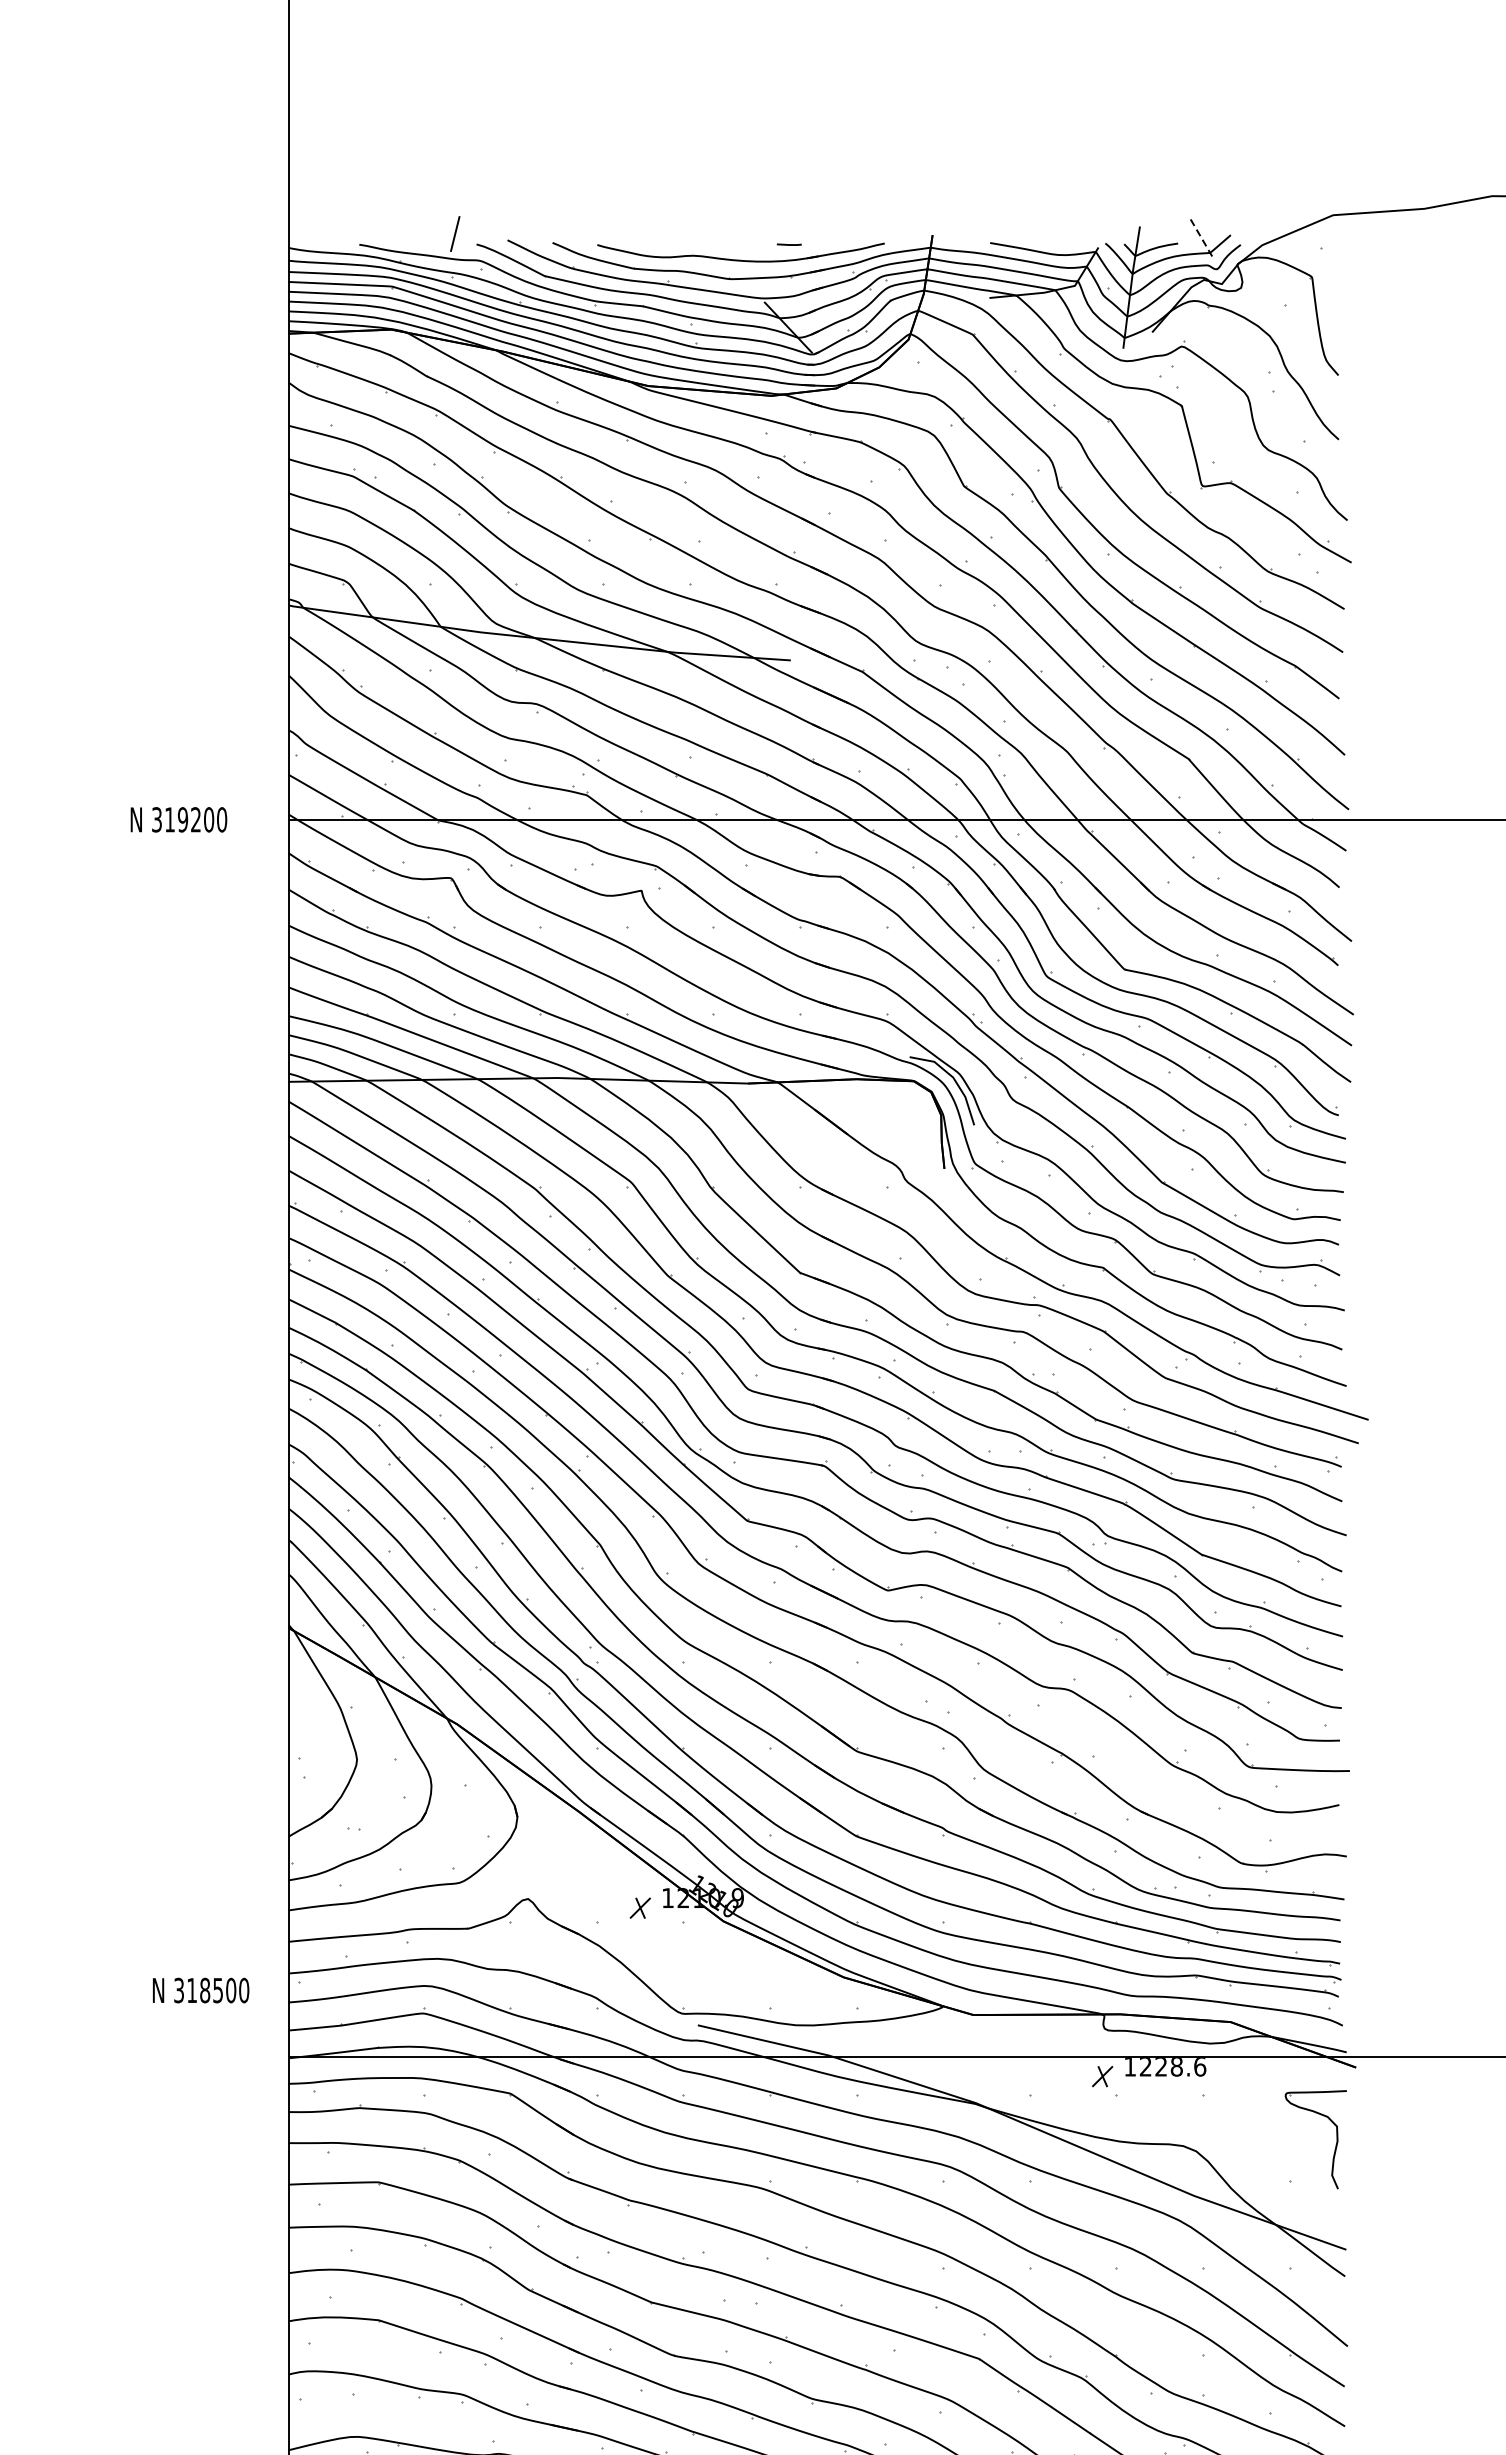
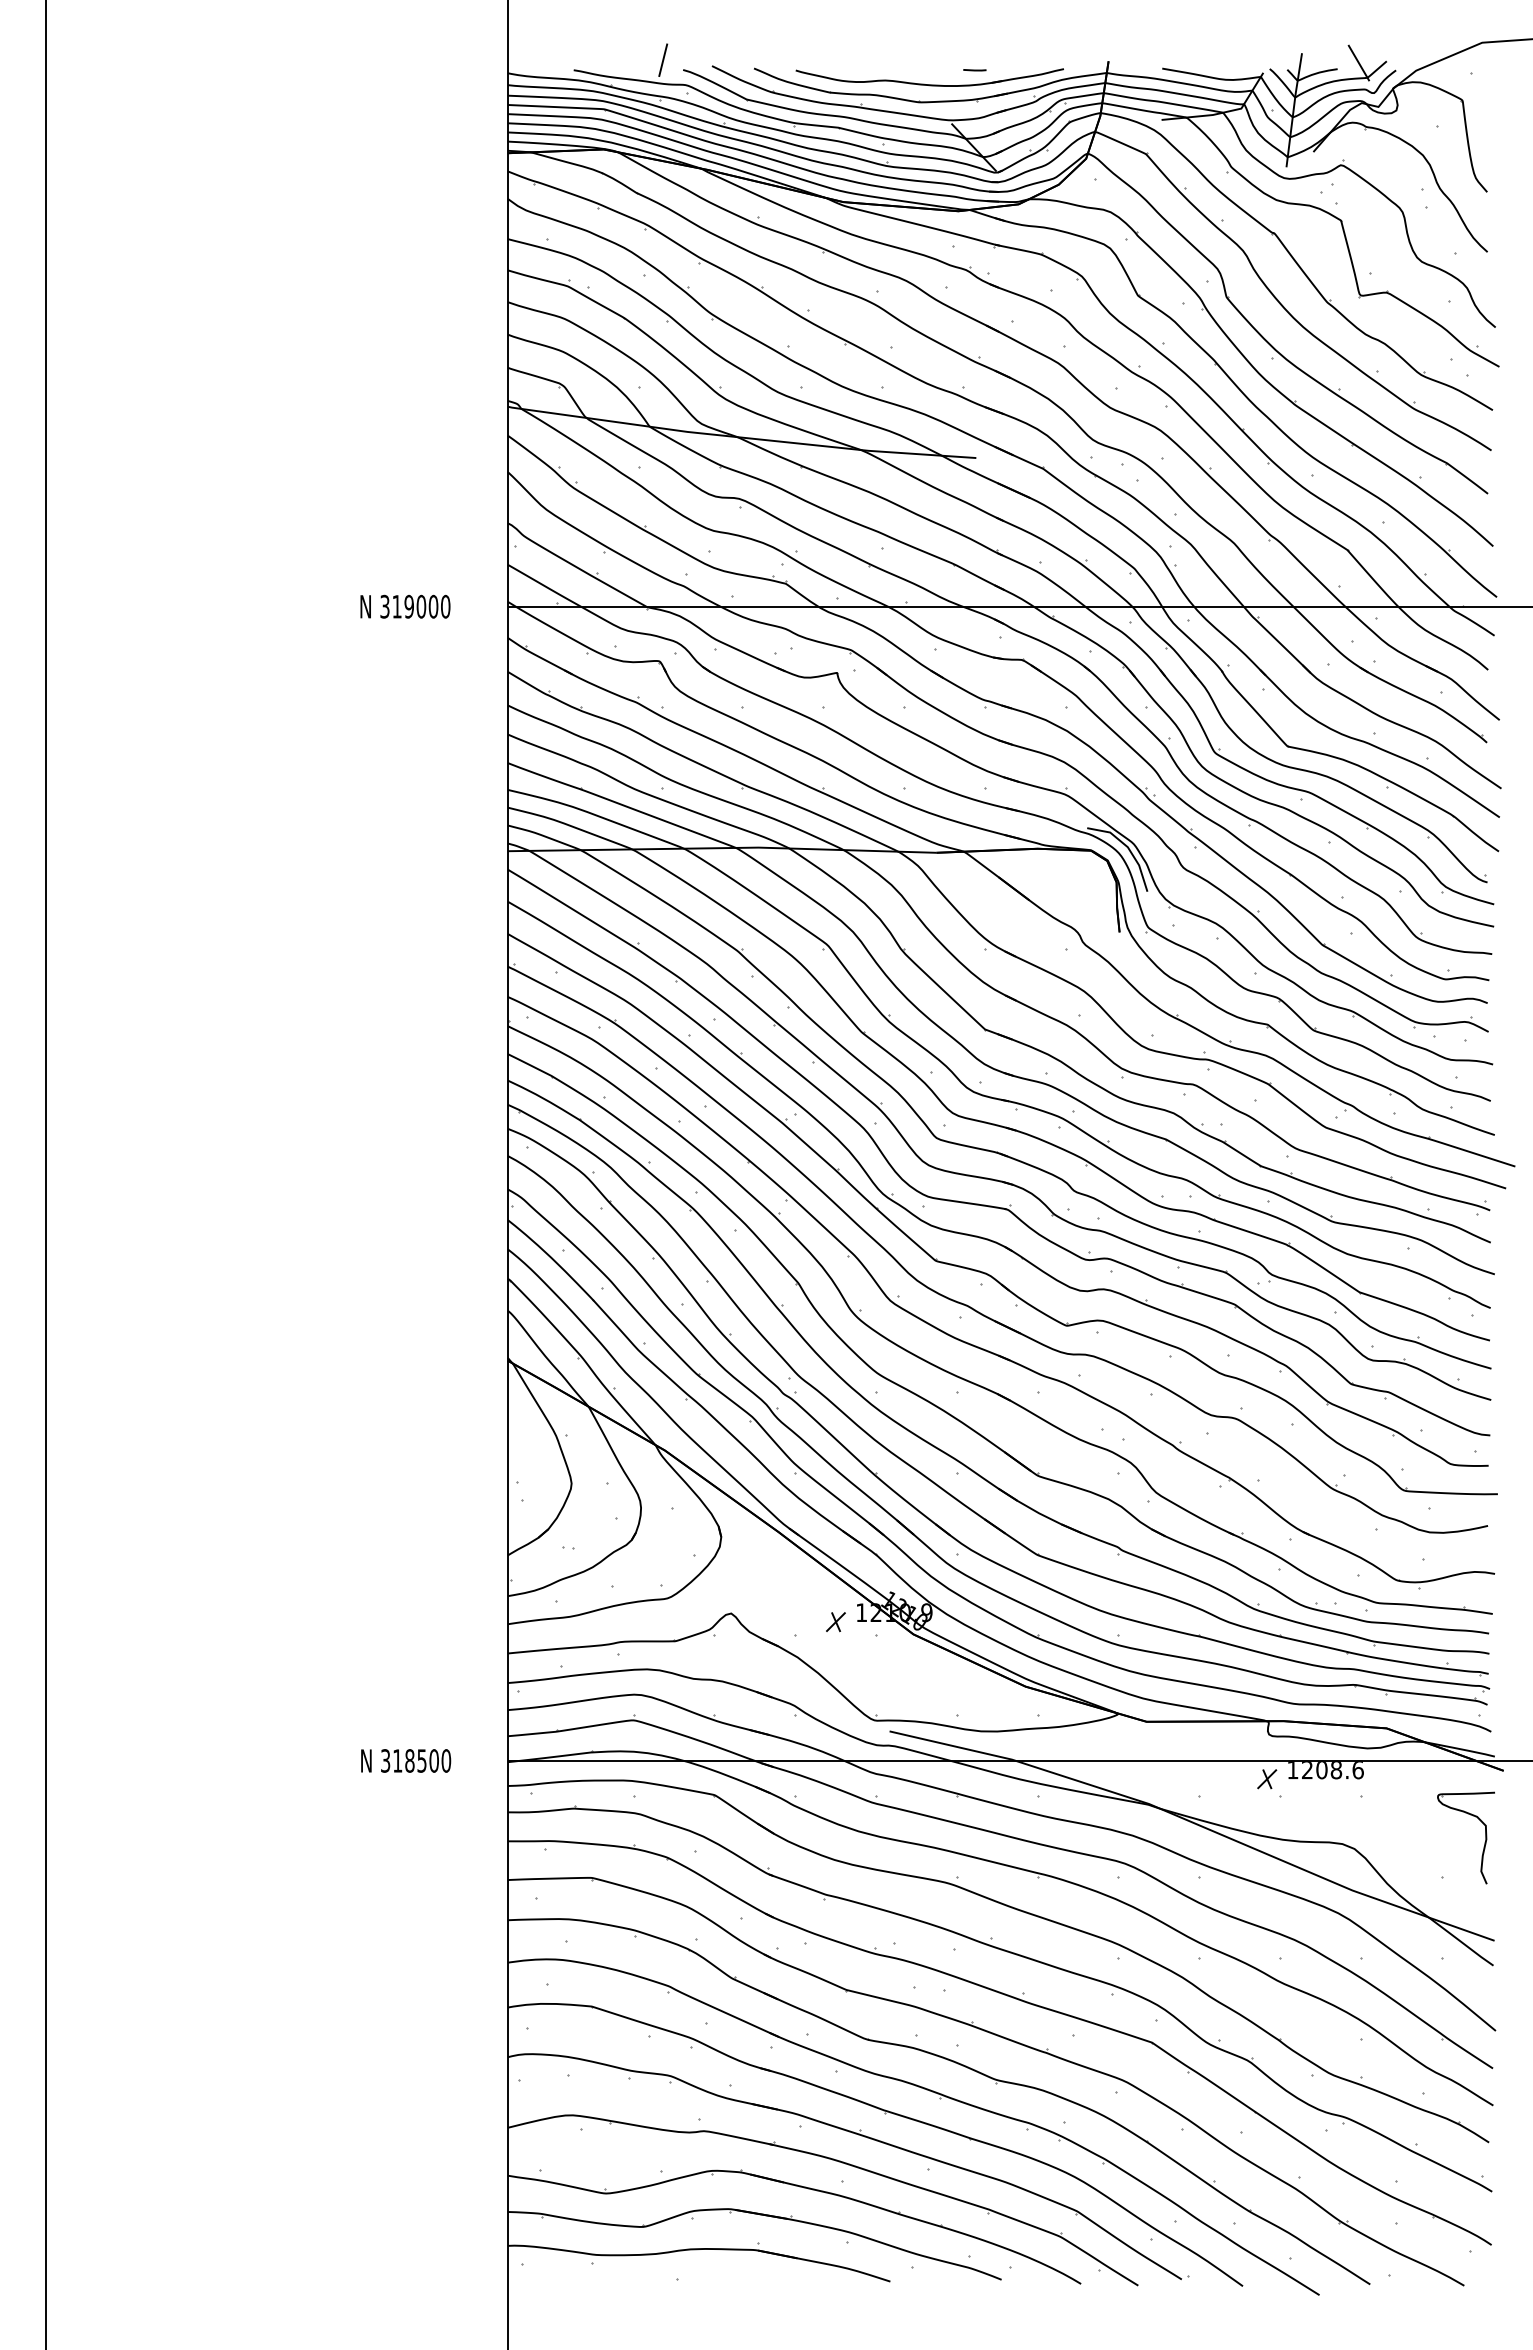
line: (1200, 237) -> (1358, 63), dashed -> solid
text: (196, 819) -> (421, 606), 319200 -> 319000
text: (201, 1990) -> (406, 1760), moved
text: (1160, 2067) -> (1321, 1770), 1228.6 -> 1208.6

